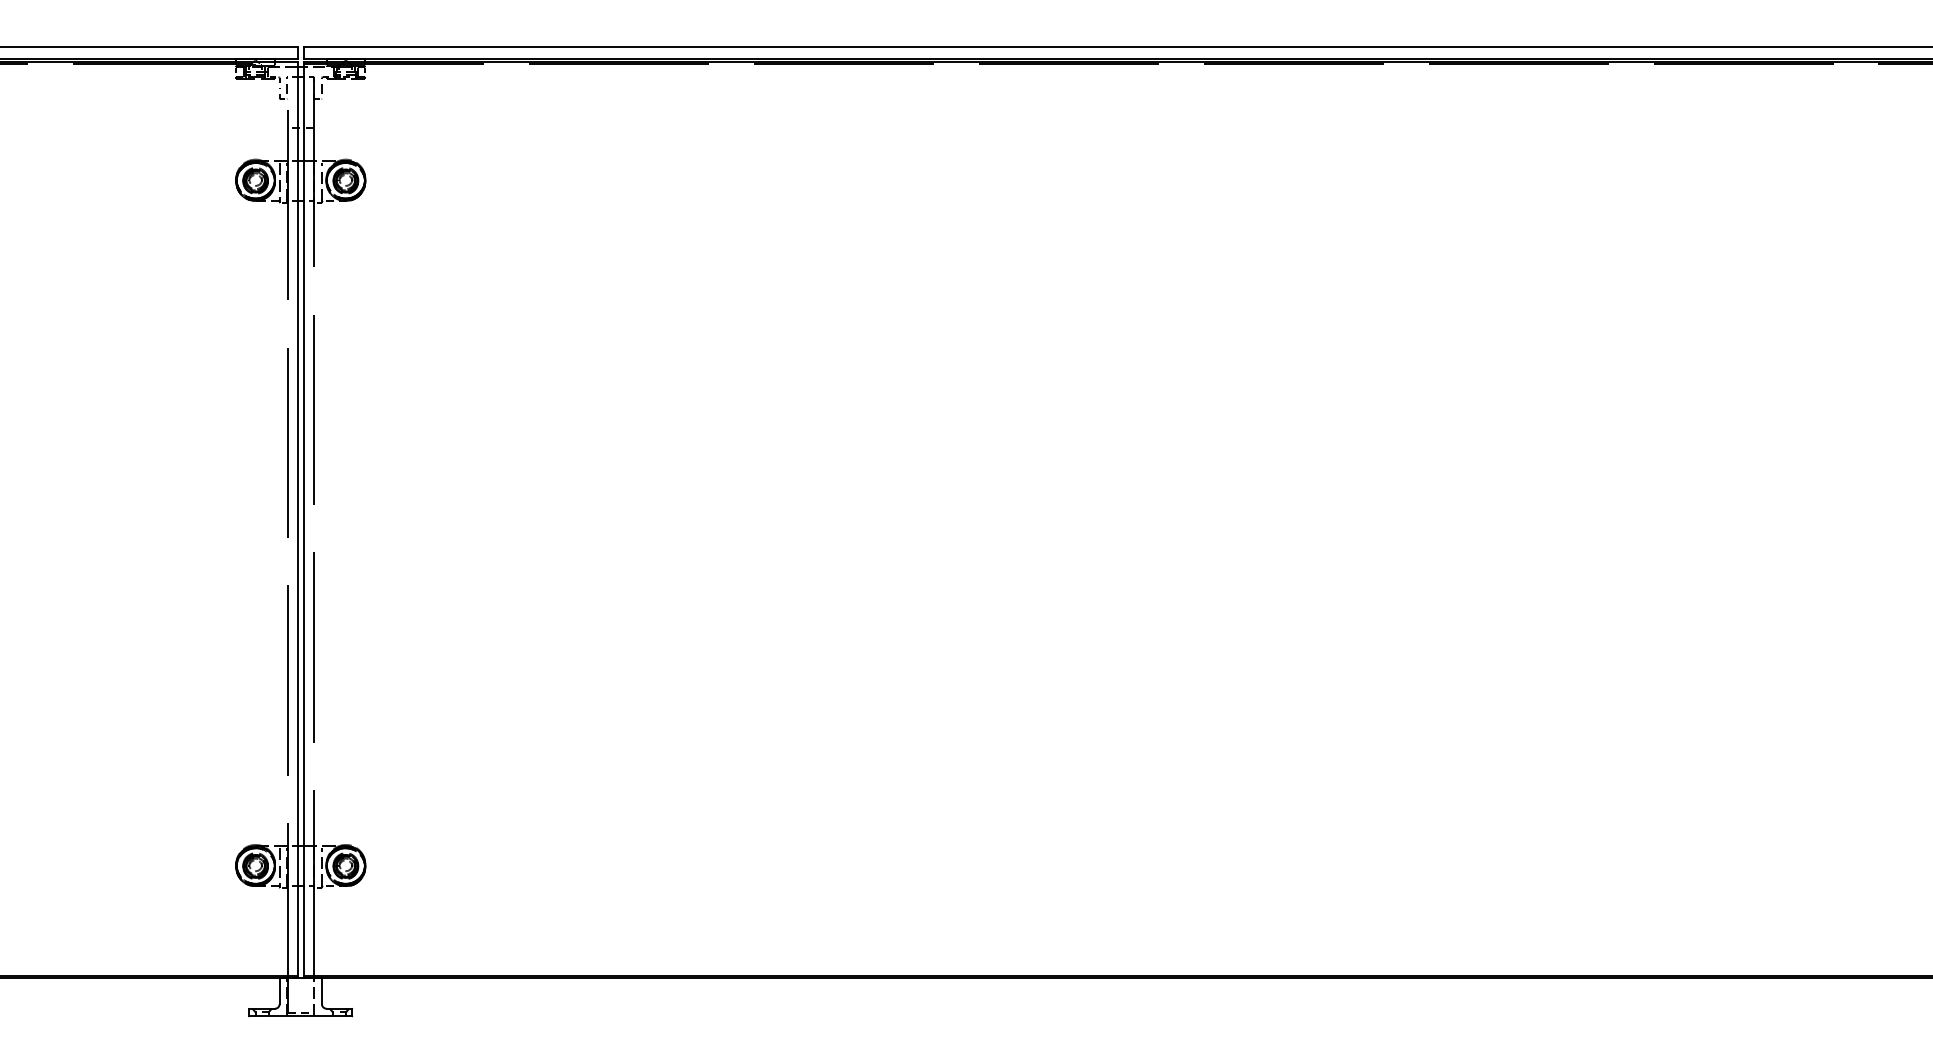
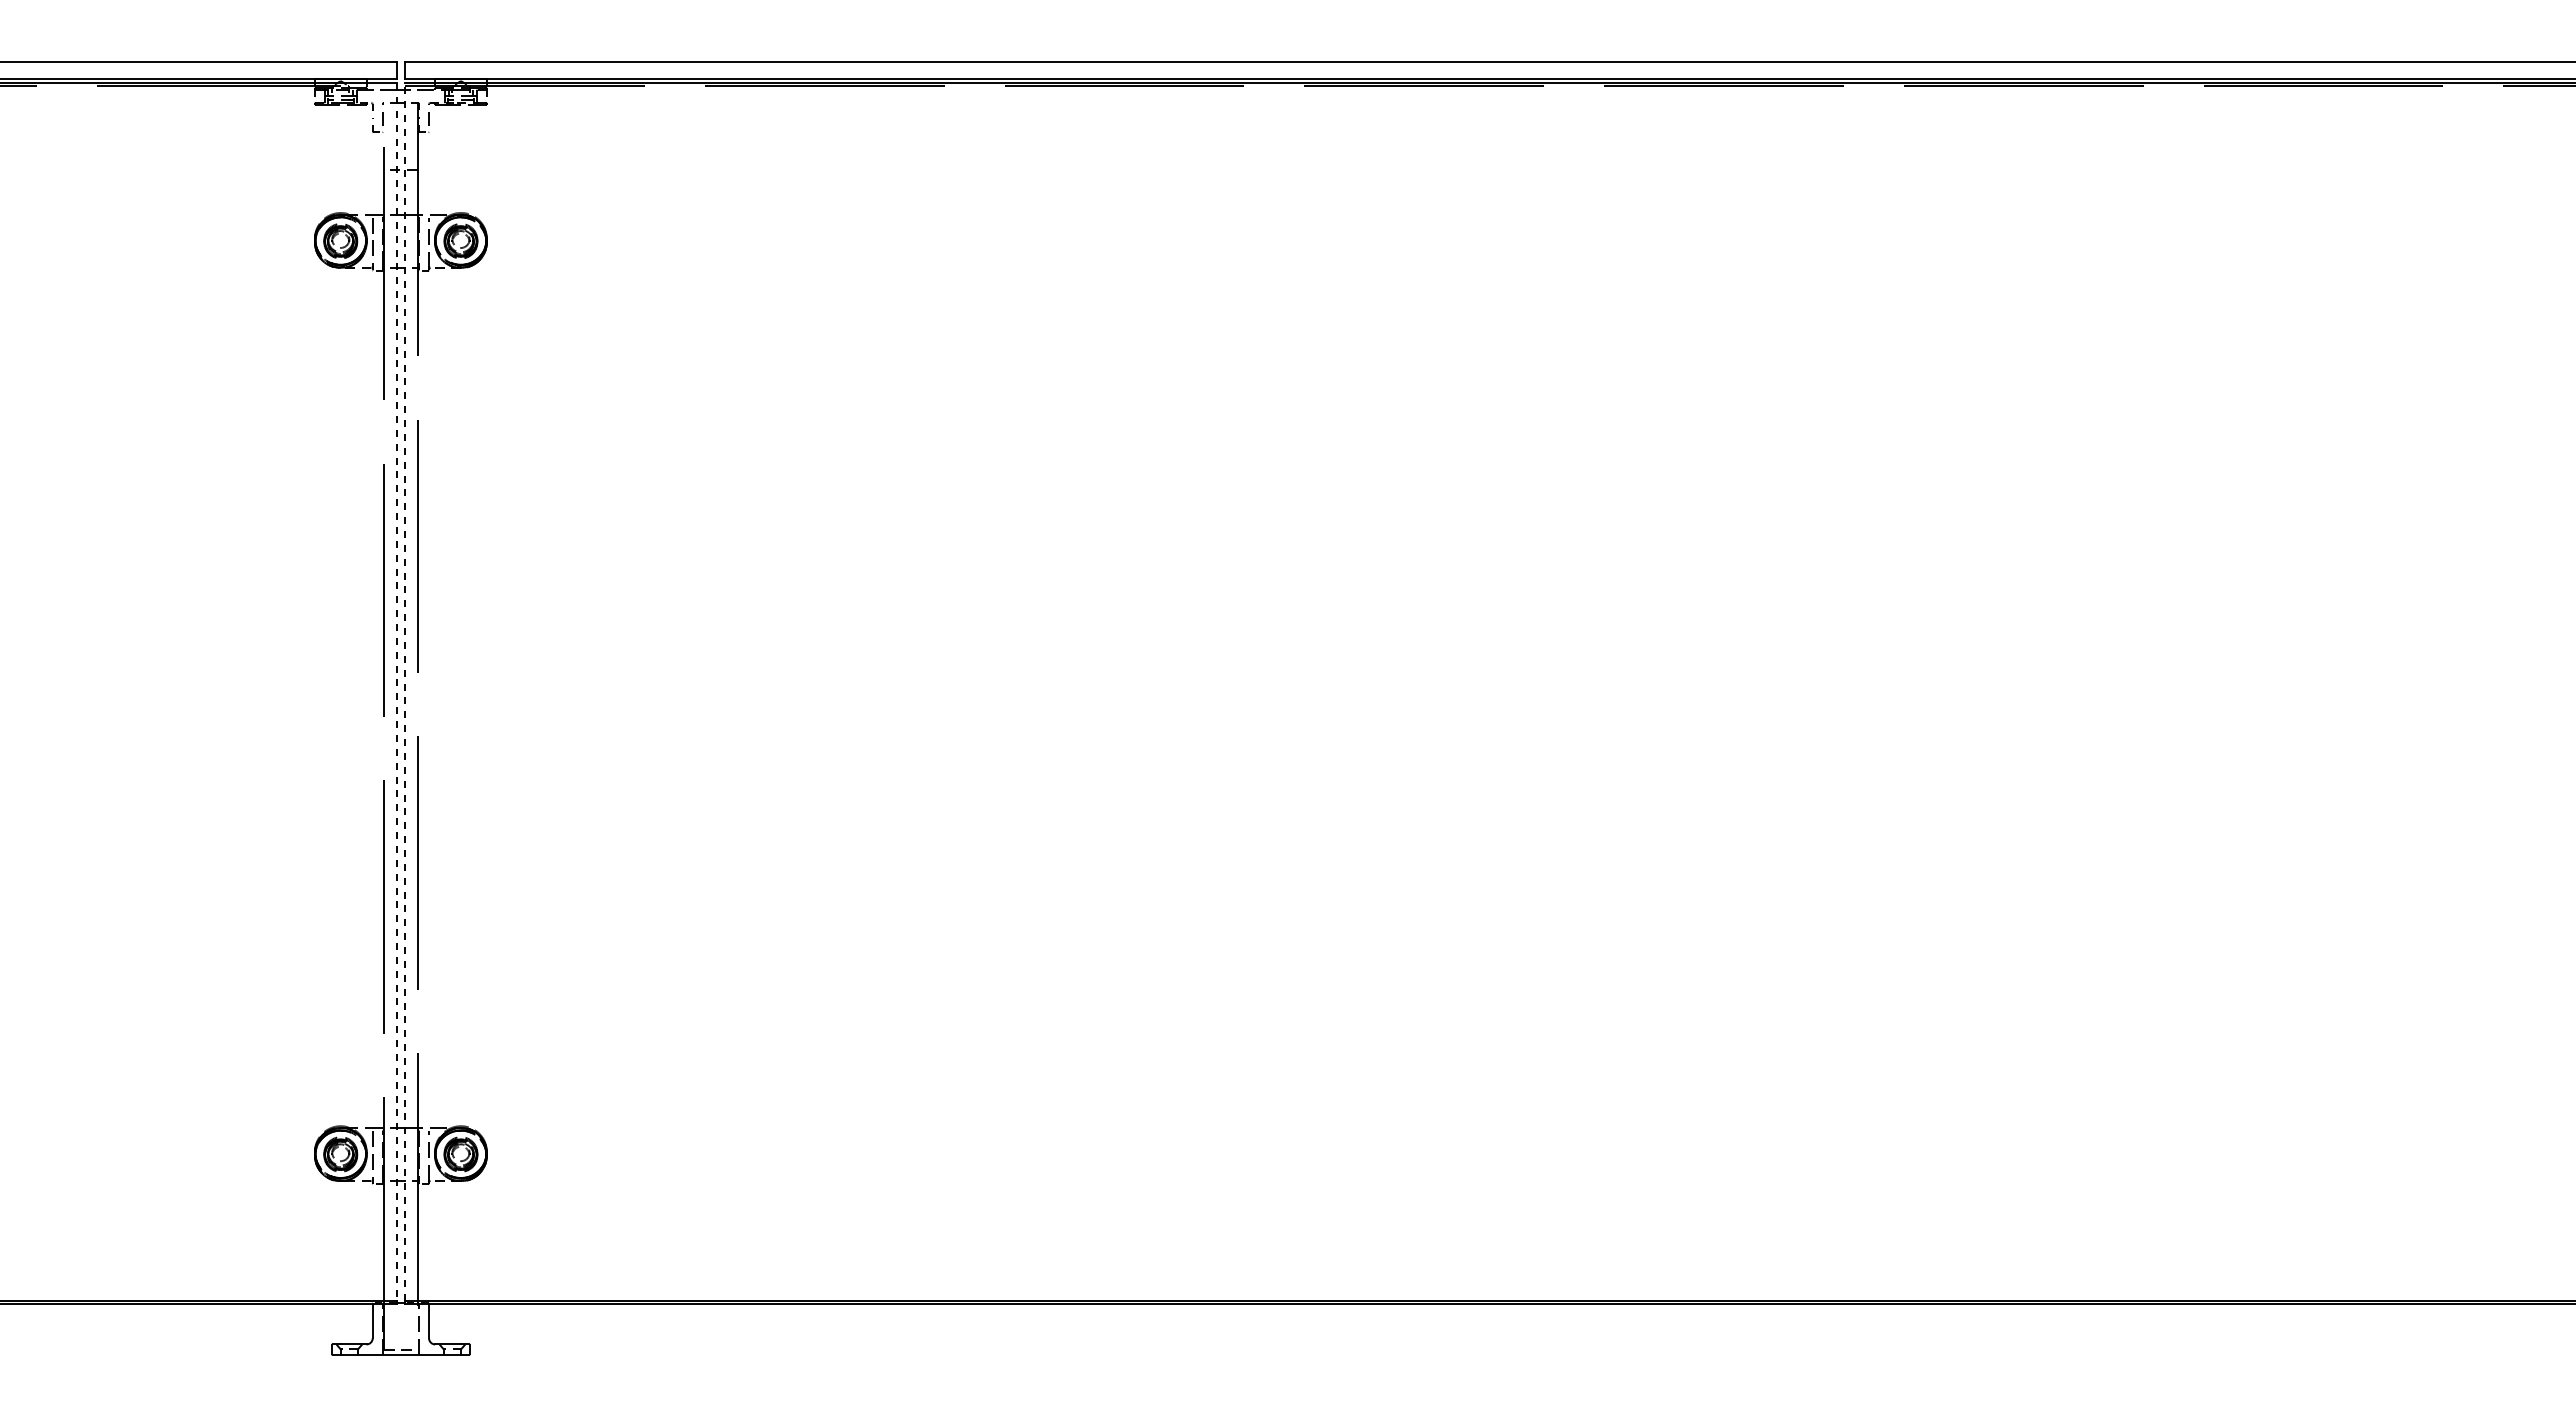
line: (297, 518) -> (396, 691), solid -> dashed
line: (304, 518) -> (405, 691), solid -> dashed

